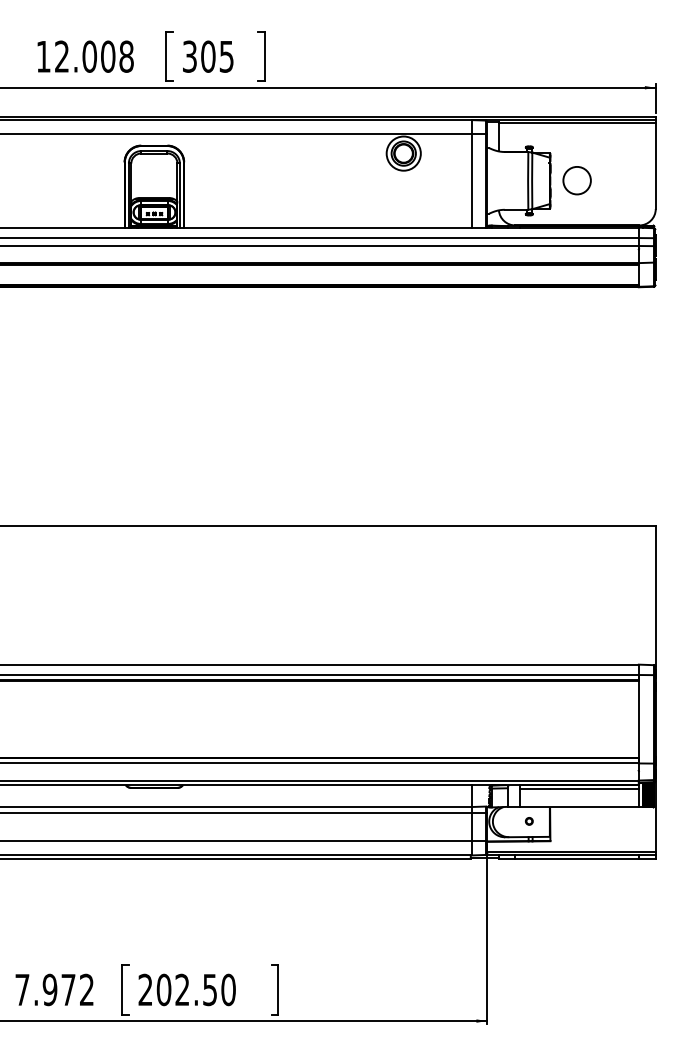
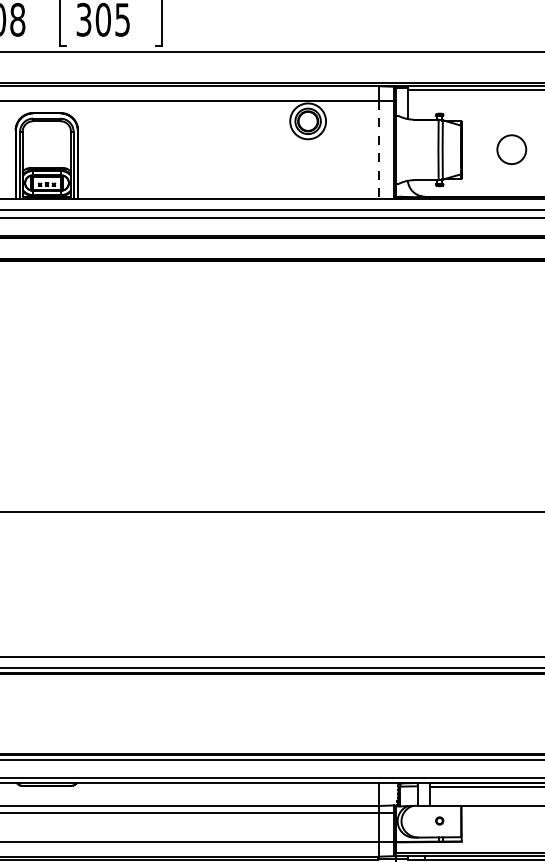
line: (471, 180) -> (379, 149), solid -> dashed
circle: (576, 180) -> (511, 149), moved

